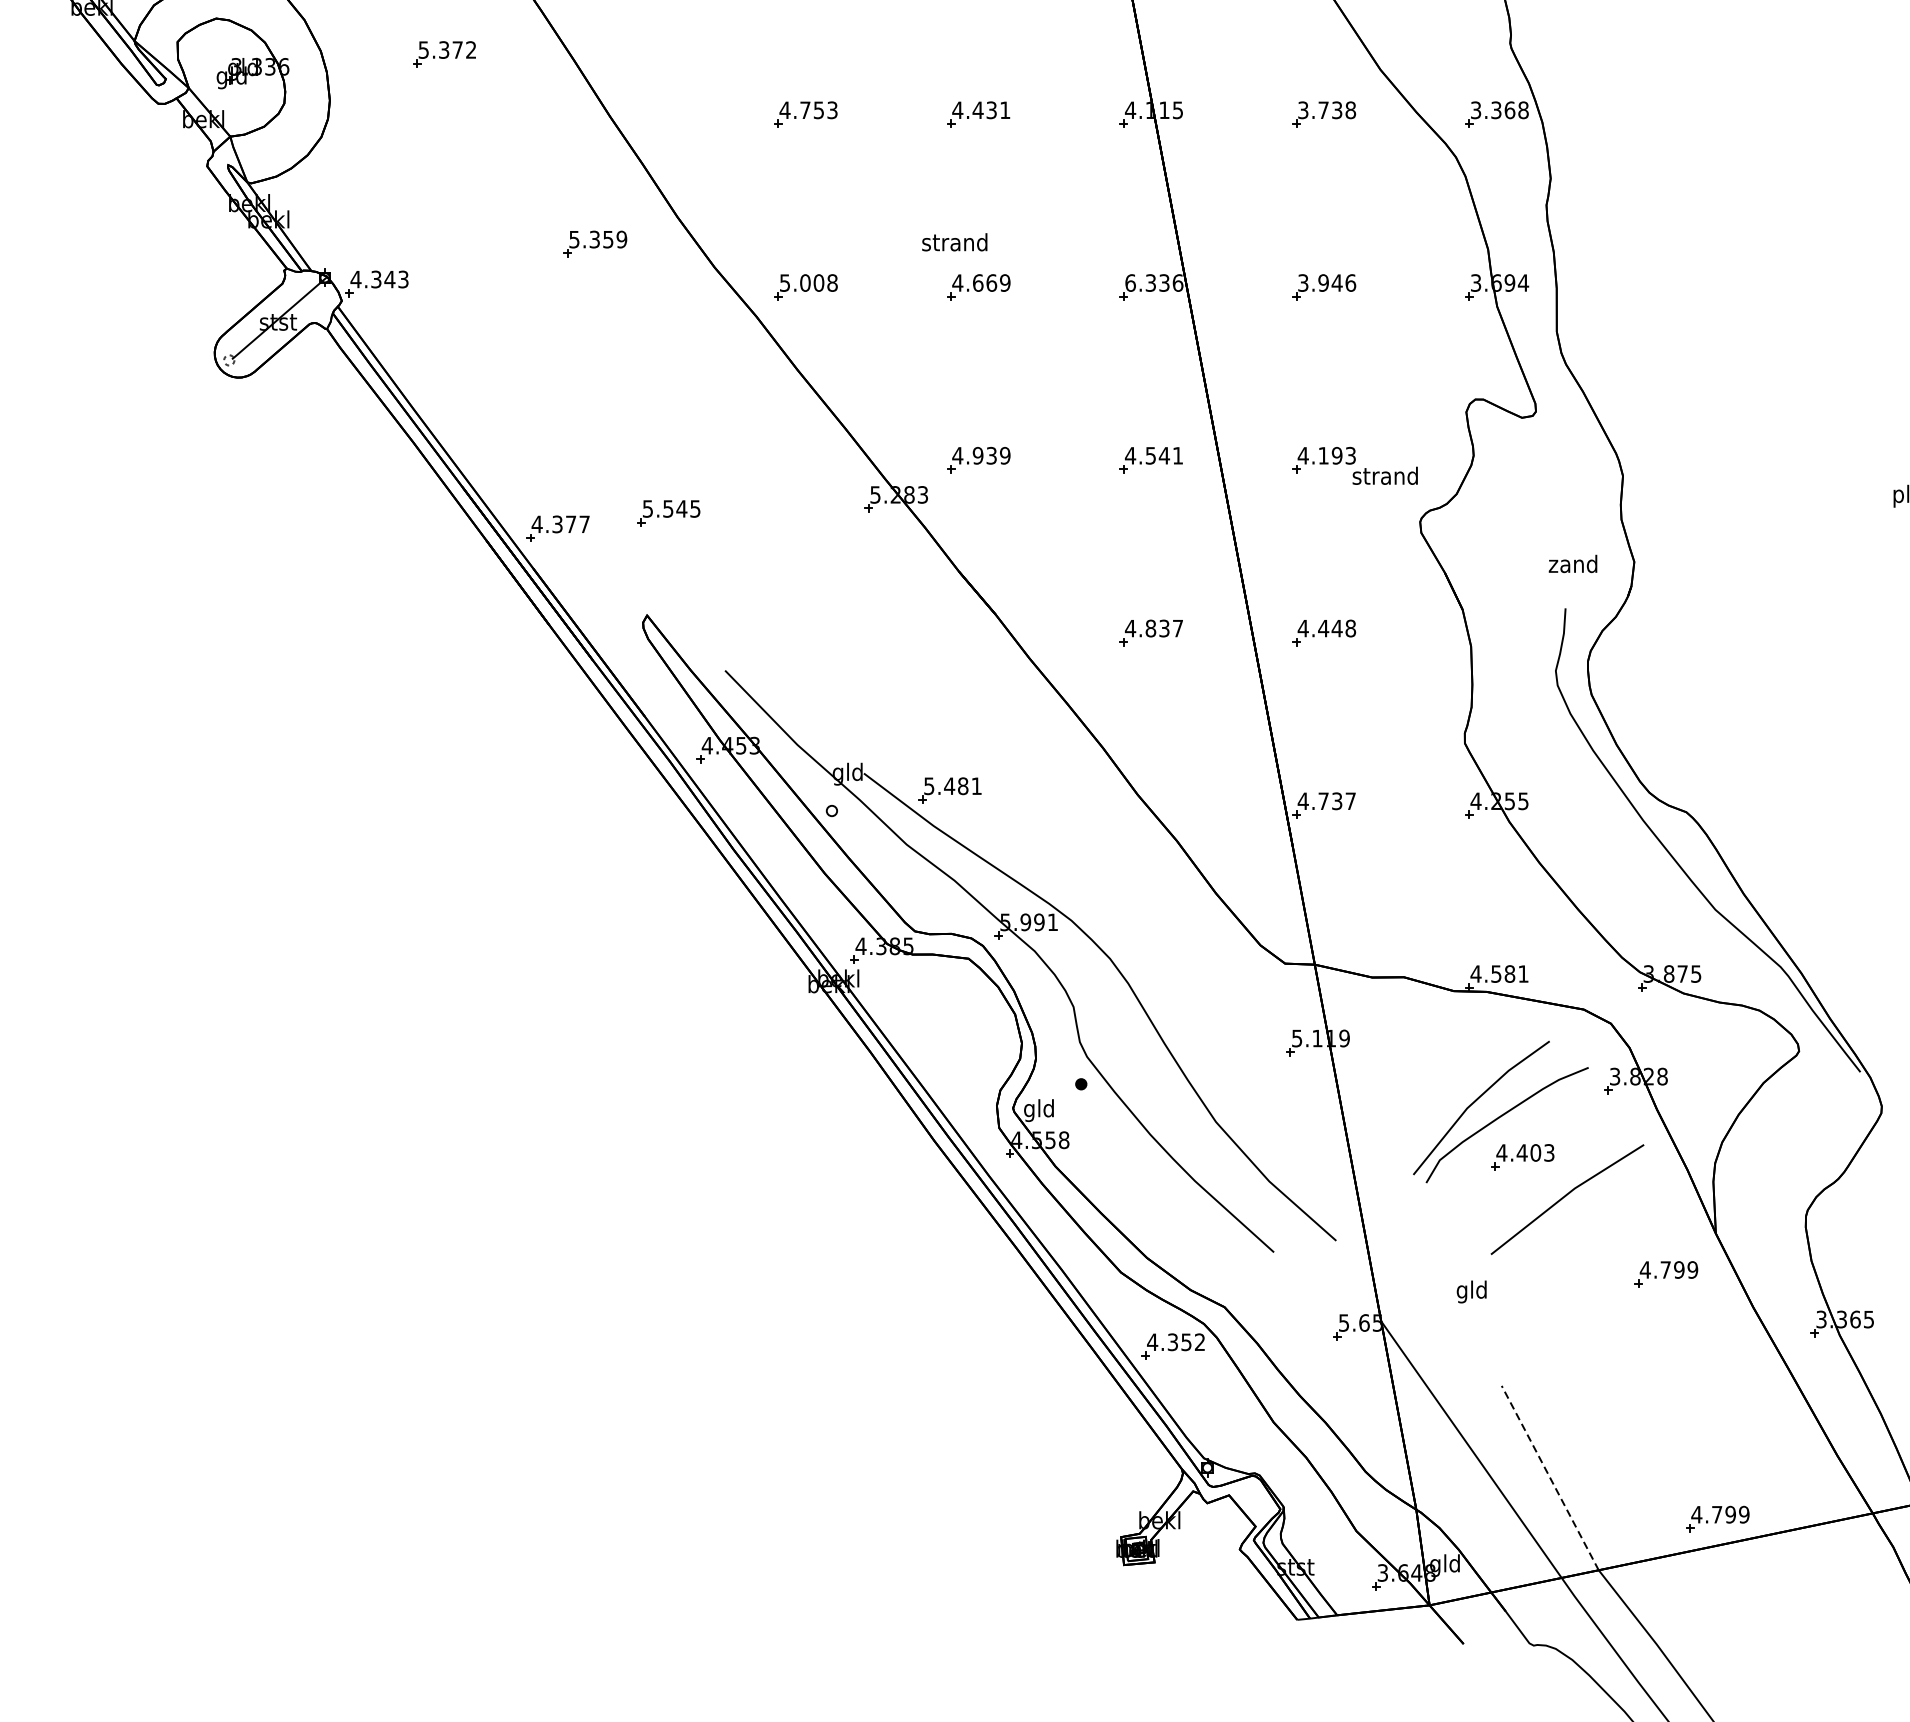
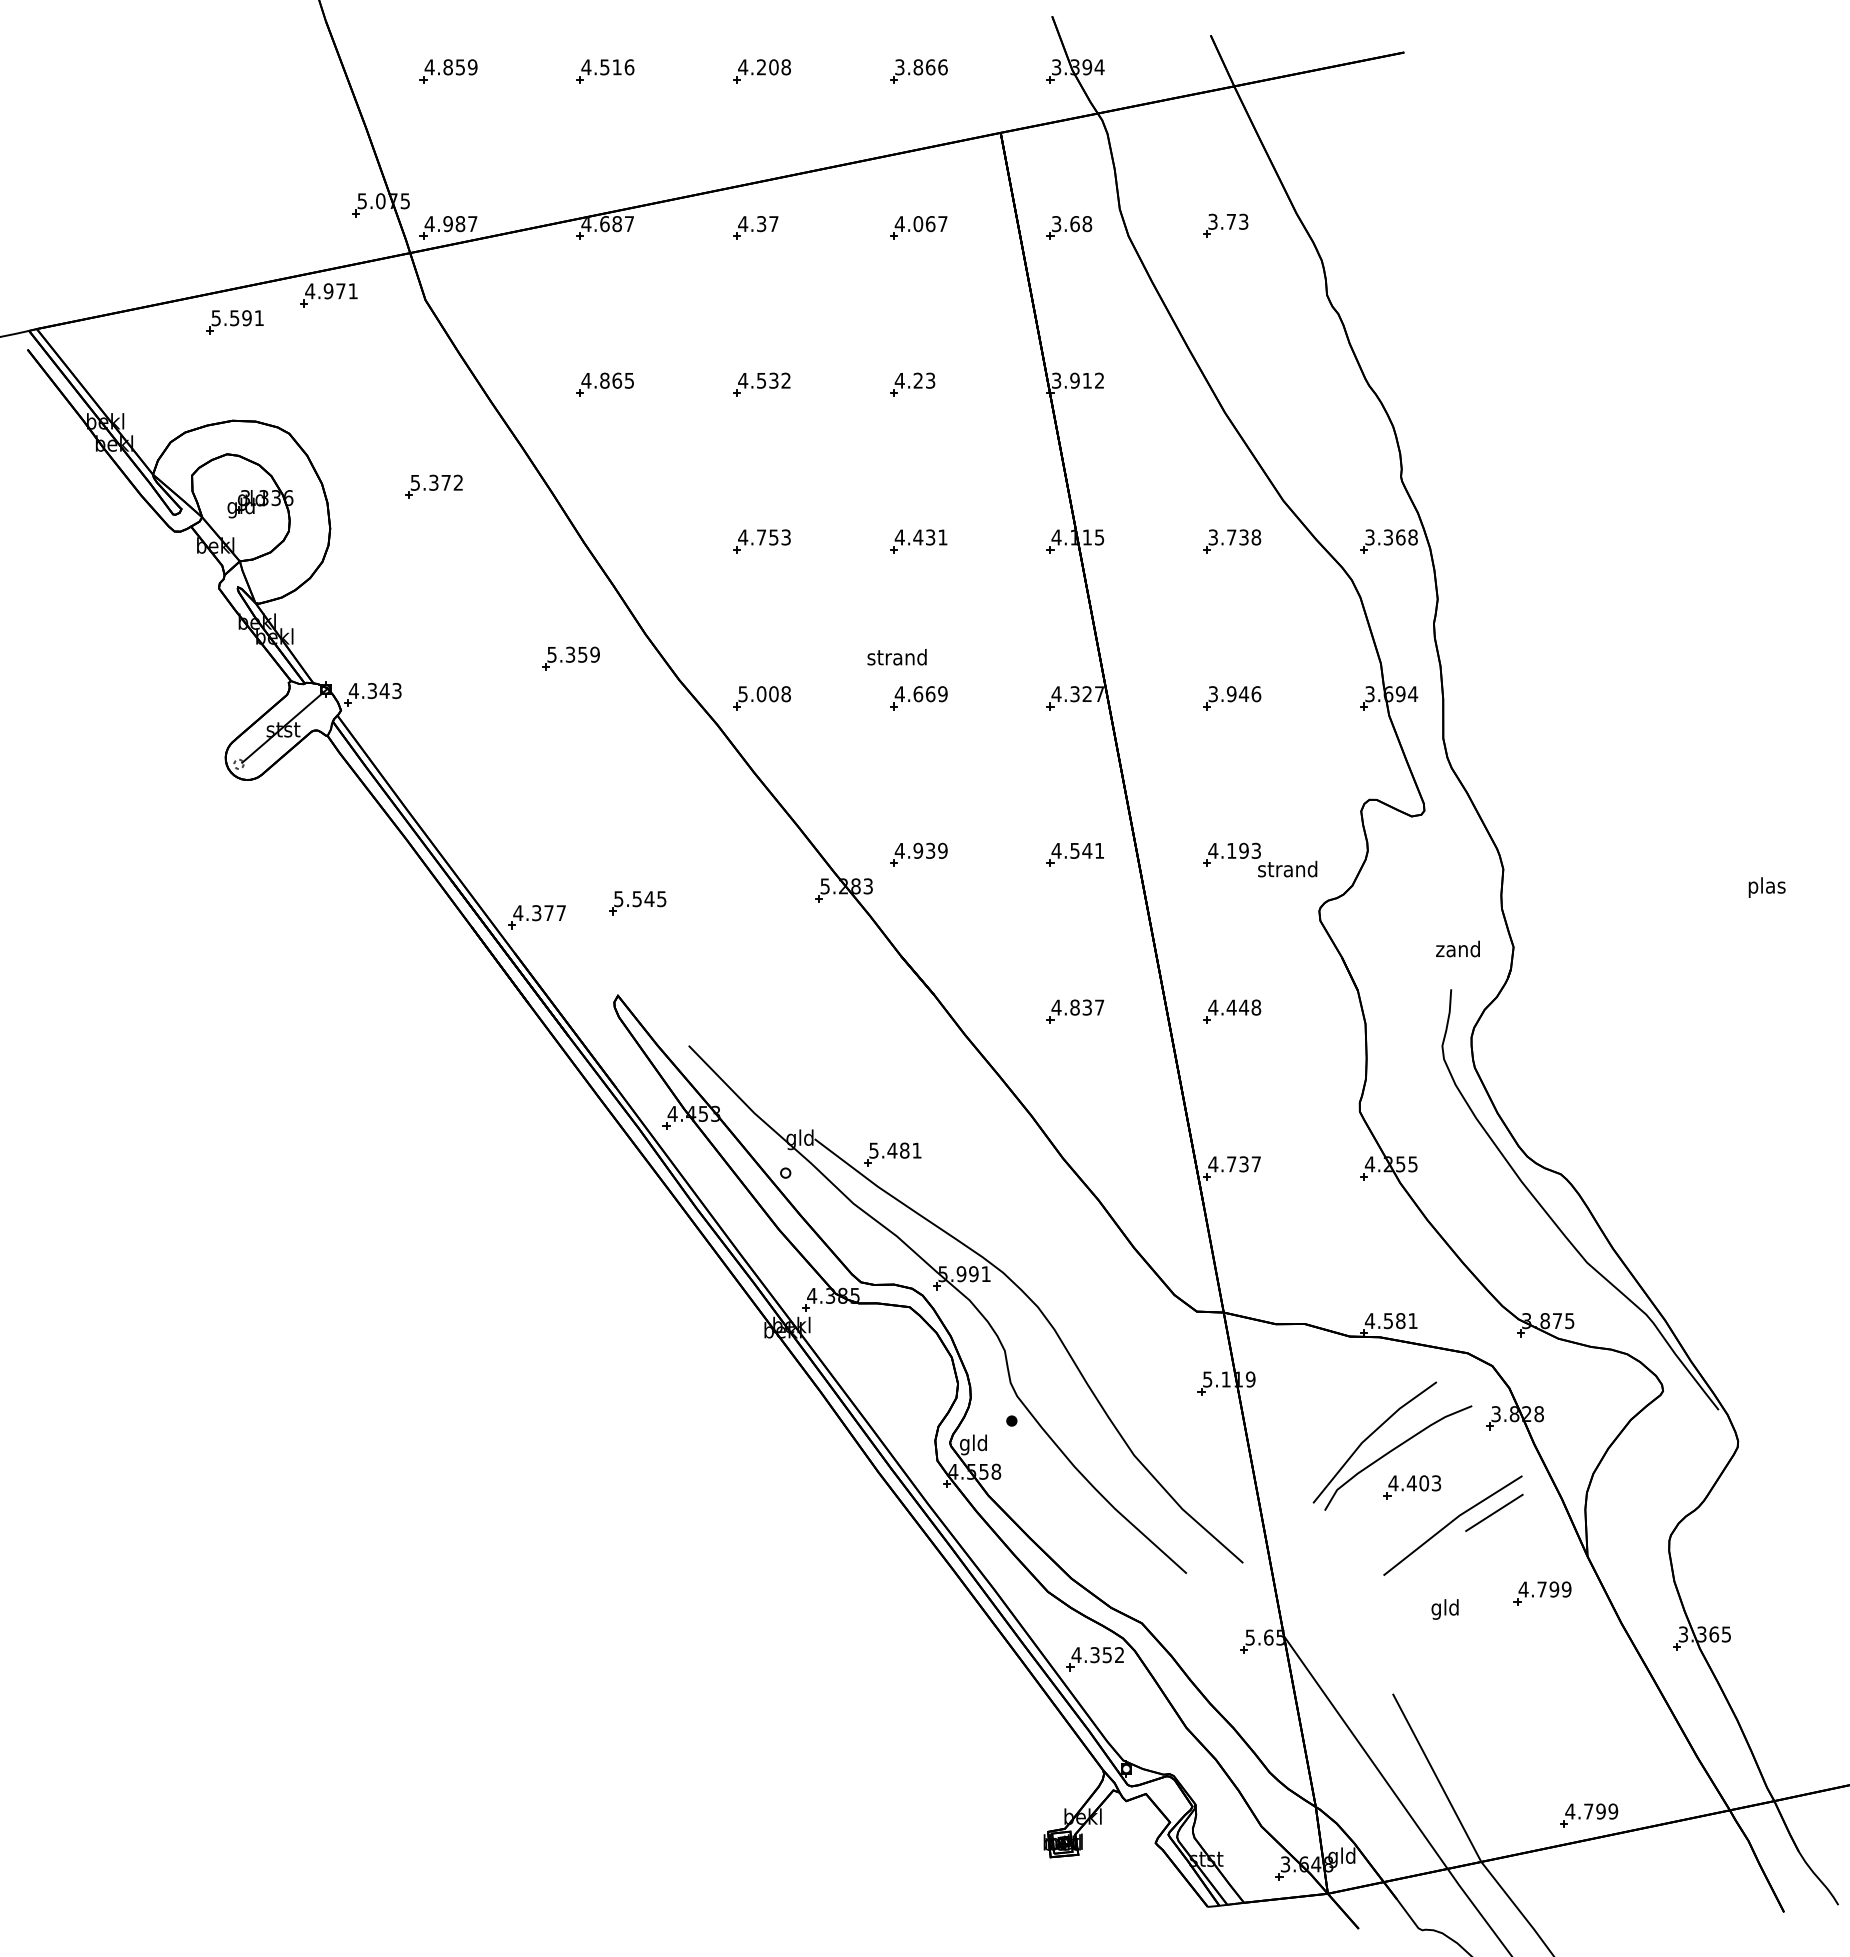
text: (1153, 283) -> (1077, 694), 6.336 -> 4.327
line: (1613, 1185) -> (1494, 1512), added
text: (1471, 1291) -> (1444, 1609), moved
line: (1550, 1477) -> (1437, 1777), dashed -> solid

